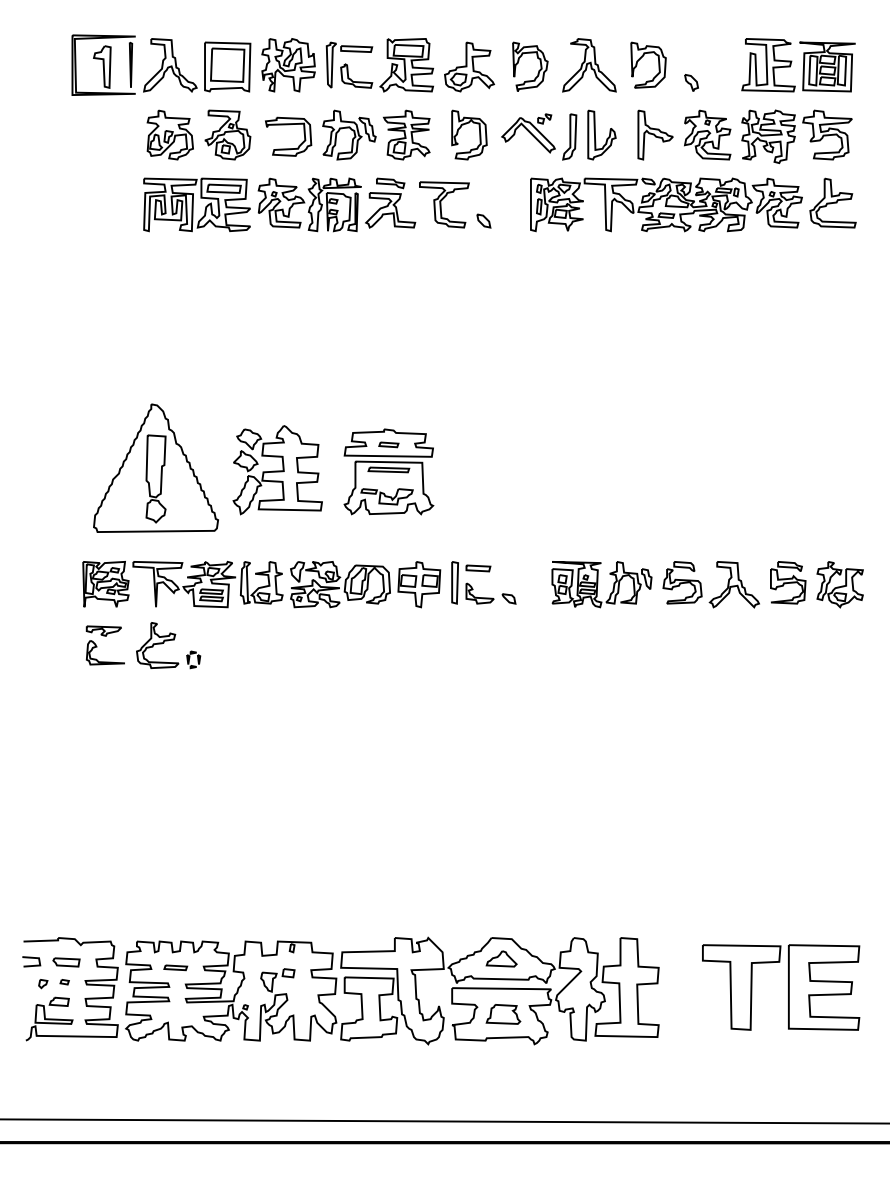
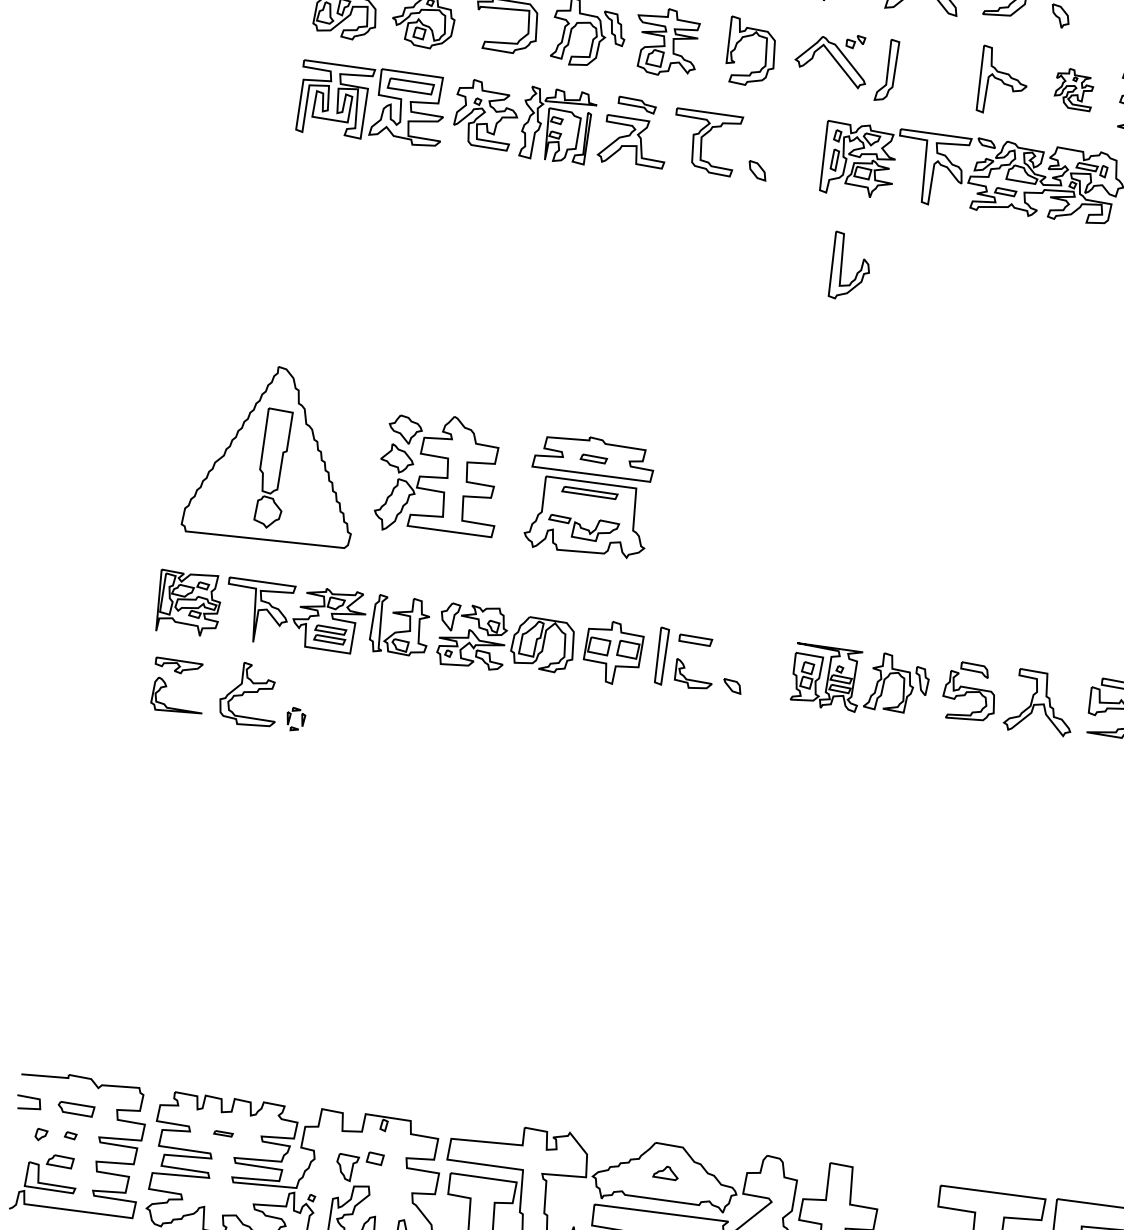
part: (601, 134) -> (850, 265), moved
part: (707, 134) -> (1073, 88), size x0.6
part: (501, 958) -> (665, 1172), size x0.6
part: (175, 967) -> (223, 1133), size x0.6

